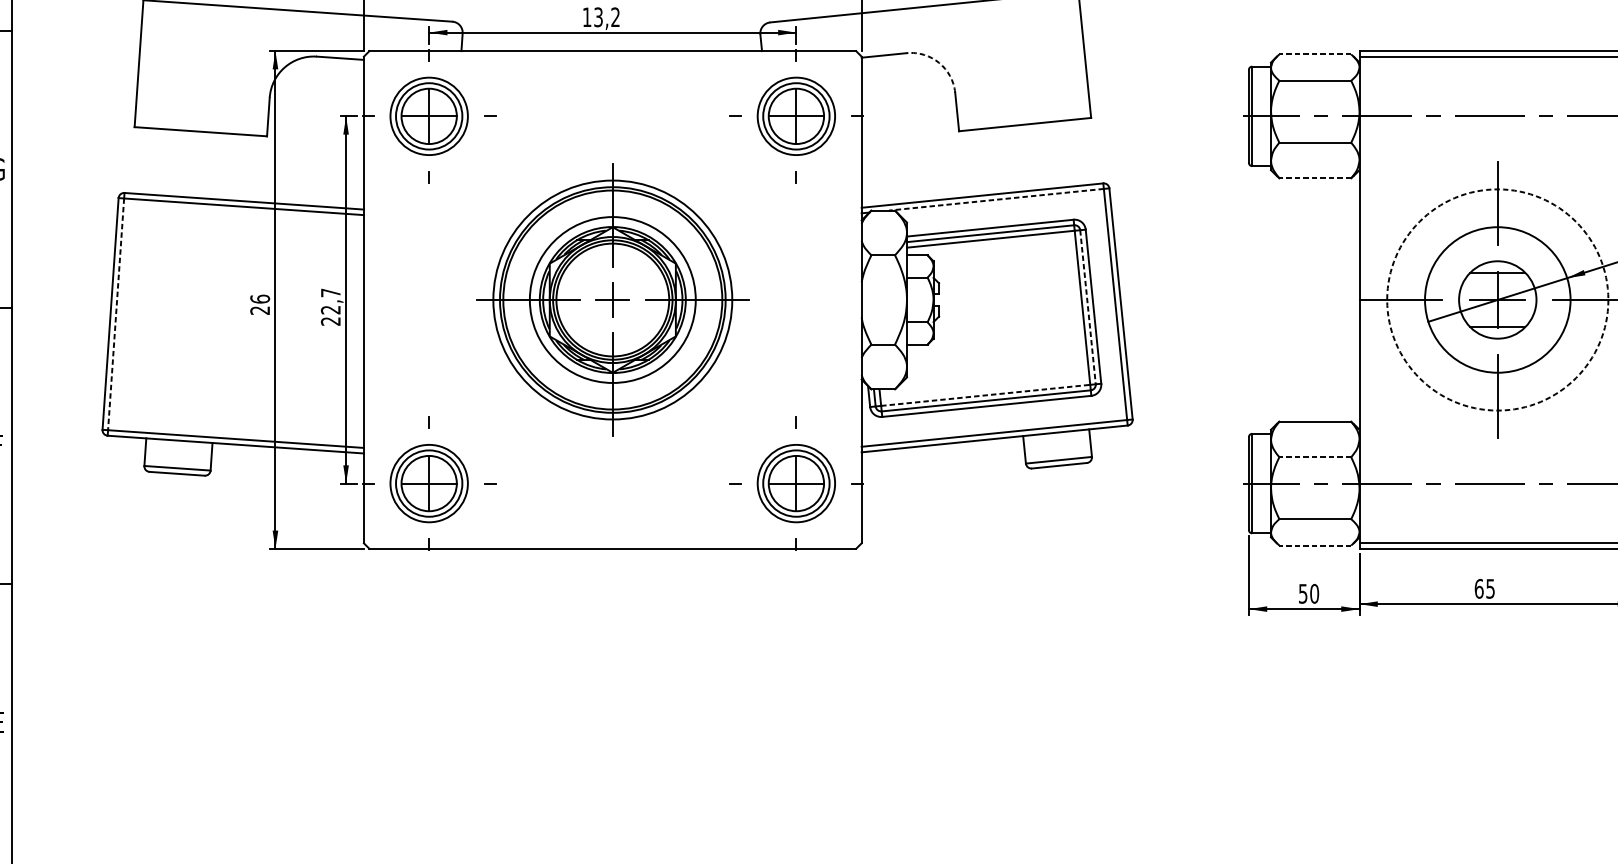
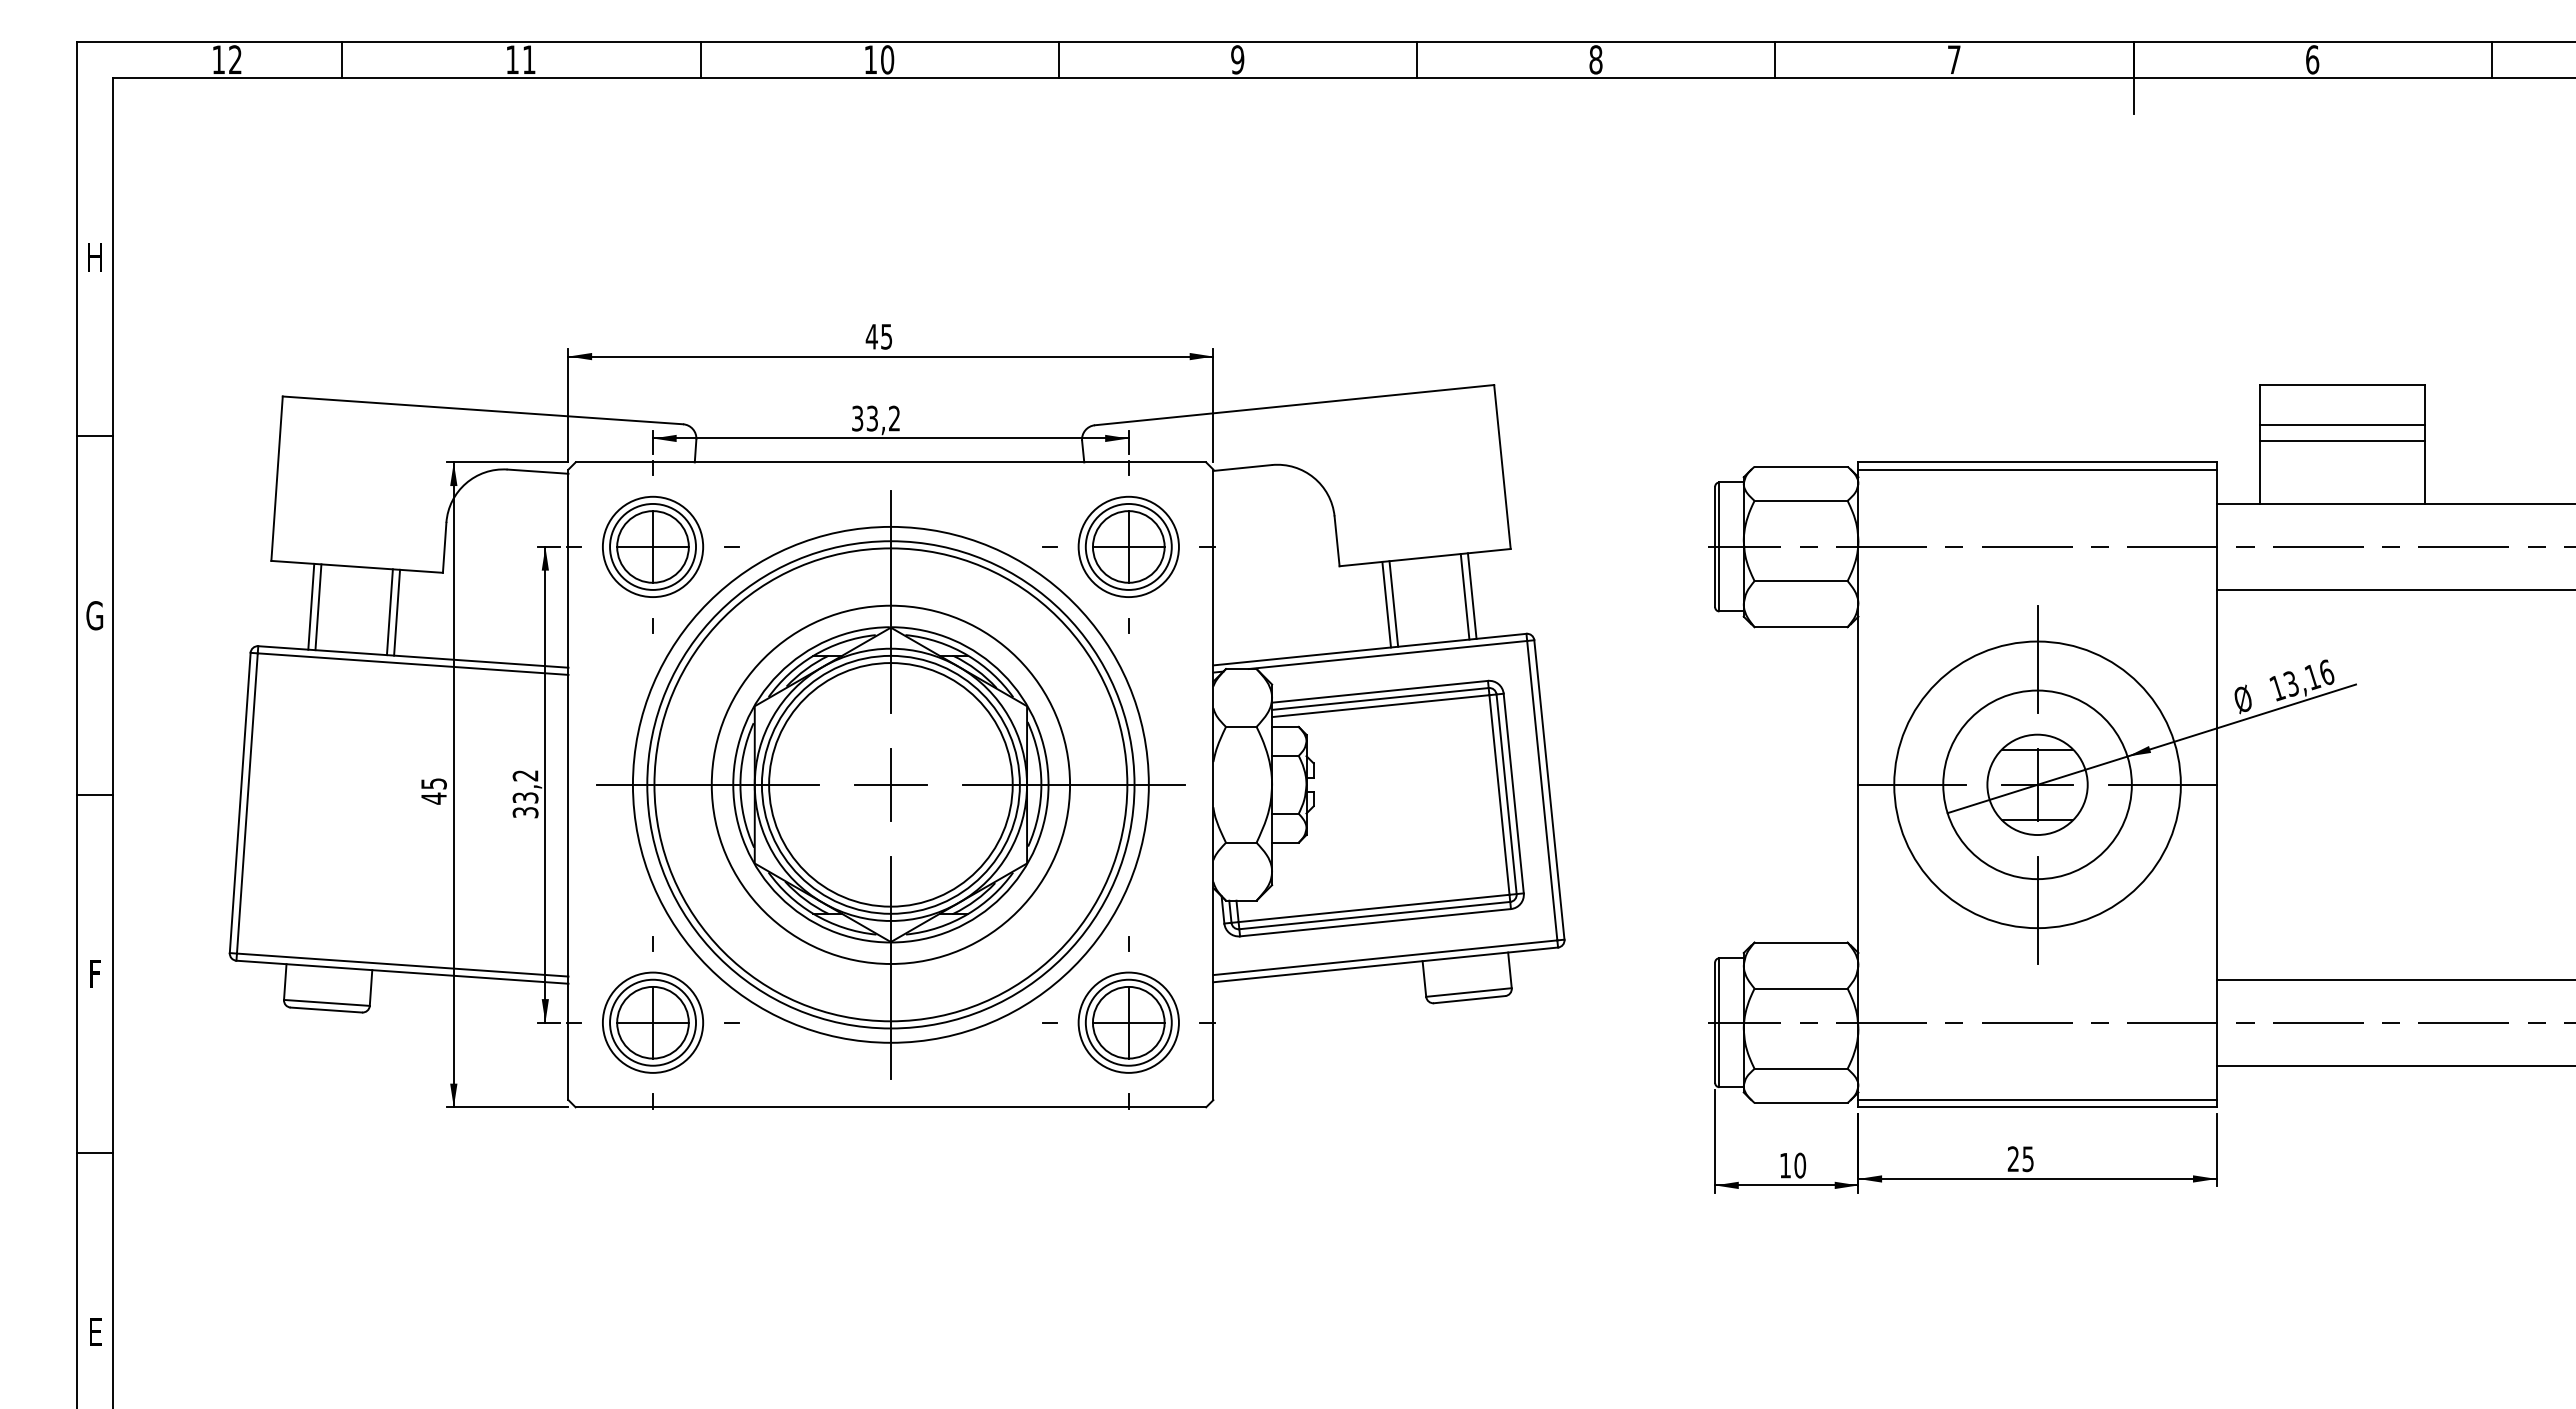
text: (587, 17) -> (857, 418), 13,2 -> 33,2
line: (1315, 54) -> (1801, 466), dashed -> solid
arc: (938, 62) -> (1313, 477), dashed -> solid
line: (1060, 153) -> (1471, 595), added
line: (1055, 154) -> (1464, 596), added
line: (995, 160) -> (1386, 604), added
line: (1000, 160) -> (1393, 603), added
line: (165, 162) -> (311, 606), added
line: (171, 163) -> (318, 607), added
line: (225, 166) -> (389, 612), added
line: (231, 166) -> (397, 612), added
line: (1315, 178) -> (1801, 627), dashed -> solid
line: (996, 199) -> (1387, 654), dashed -> solid
part: (612, 299) -> (890, 784), size x1.67
circle: (1497, 299) -> (2037, 784), dashed -> solid
text: (259, 305) -> (433, 791), 26 -> 45
text: (330, 307) -> (525, 794), 22,7 -> 33,2
line: (1087, 307) -> (1506, 794), dashed -> solid
line: (116, 314) -> (247, 803), dashed -> solid
line: (986, 395) -> (1374, 908), dashed -> solid
line: (1315, 457) -> (1801, 988), dashed -> solid
line: (1315, 545) -> (1801, 1102), dashed -> solid
text: (1479, 589) -> (2013, 1159), 65 -> 25
text: (1303, 593) -> (1785, 1165), 50 -> 10

